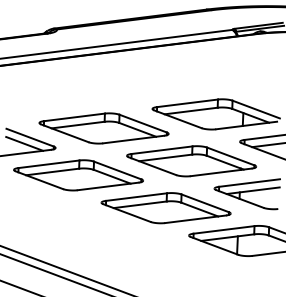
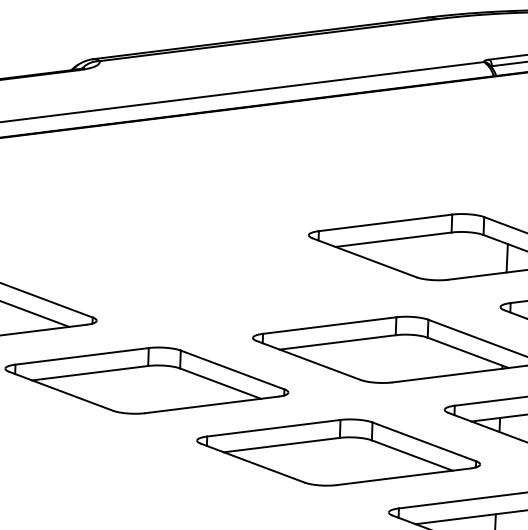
part: (103, 128) -> (201, 278), removed

